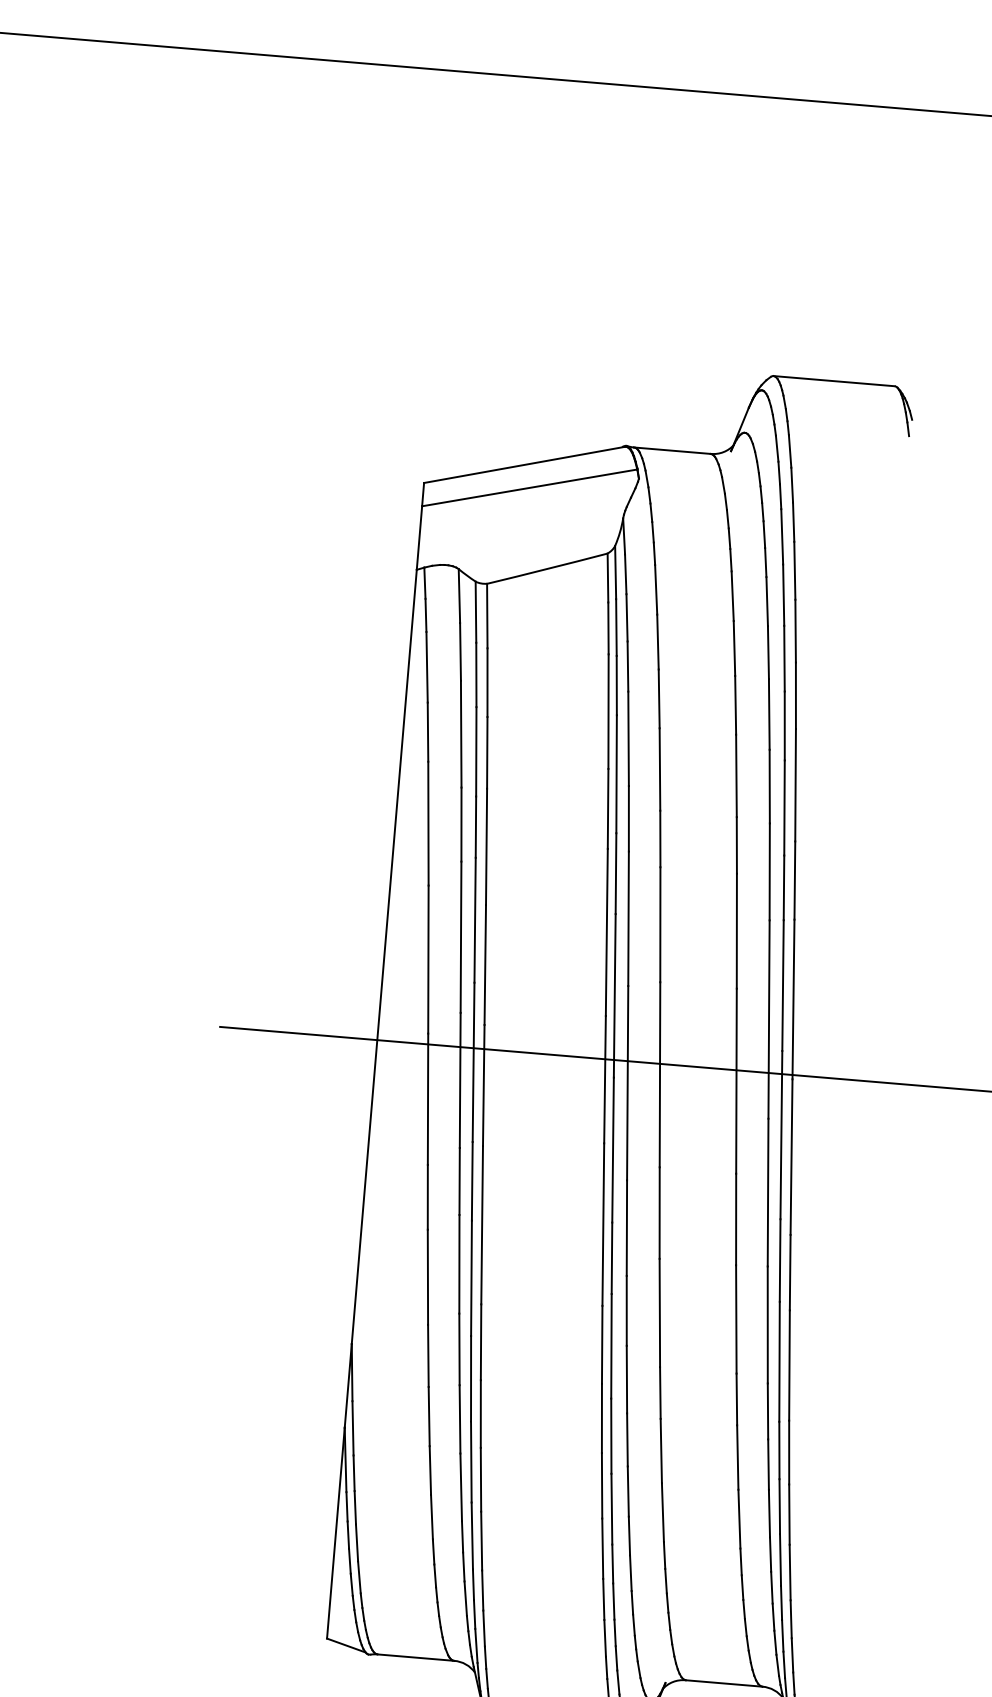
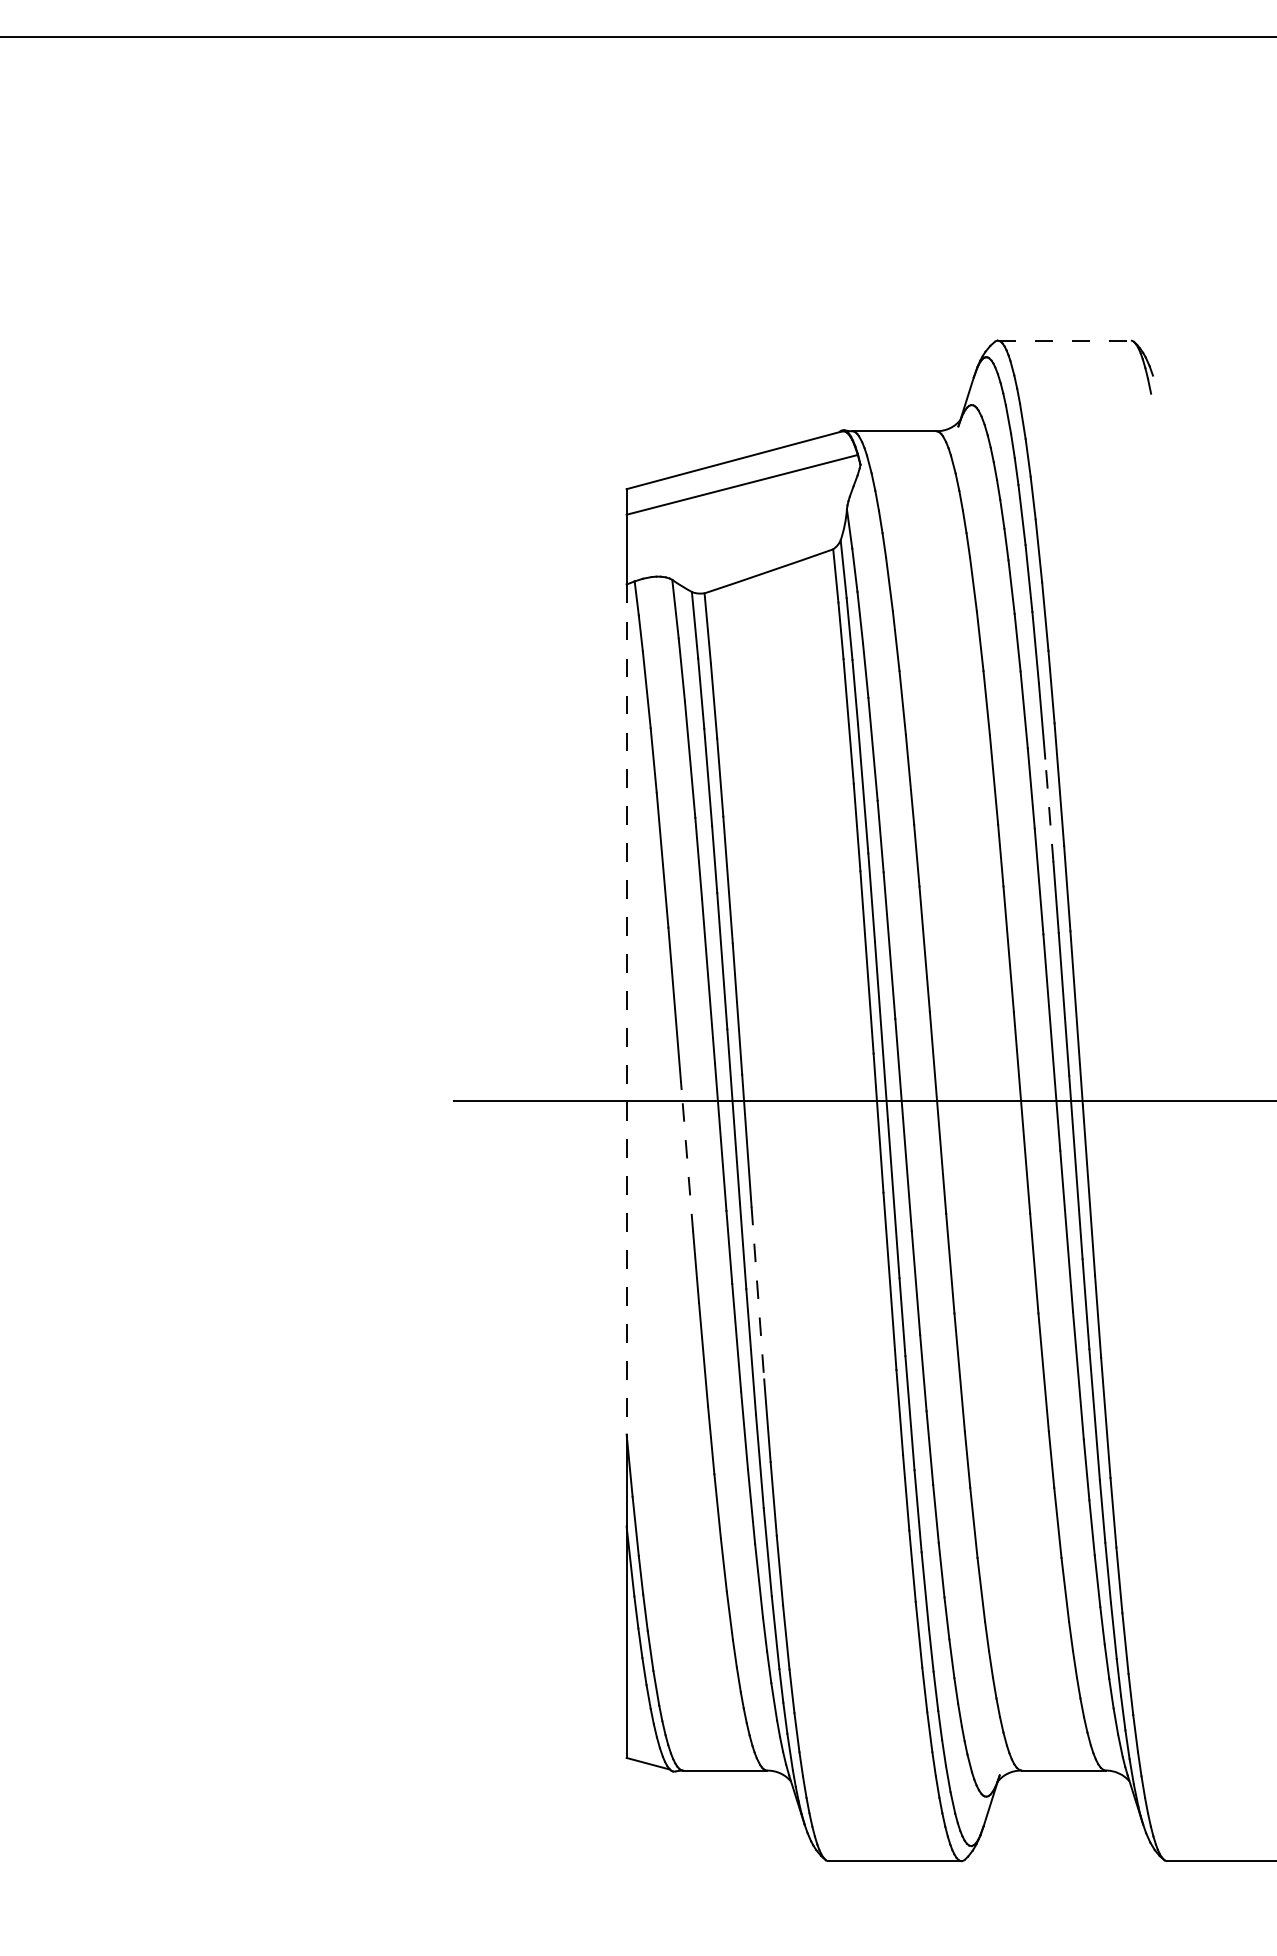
line: (834, 381) -> (1064, 340), solid -> dashed
line: (784, 807) -> (1049, 810), solid -> dashed
line: (384, 957) -> (626, 1010), solid -> dashed
line: (428, 1099) -> (687, 1160), solid -> dashed
line: (481, 1225) -> (757, 1293), solid -> dashed

